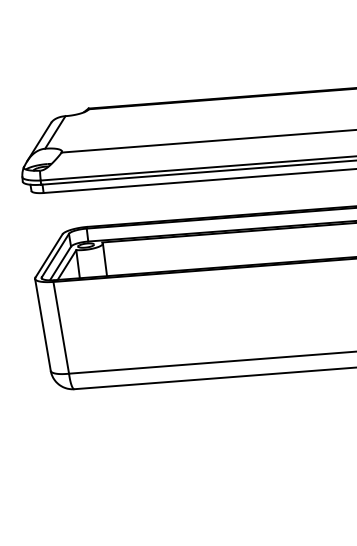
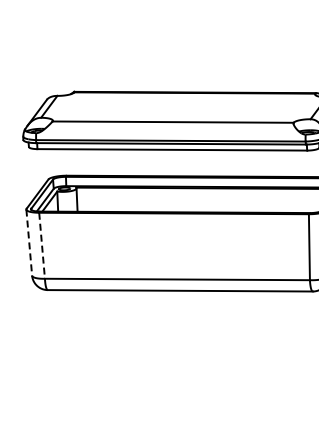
line: (43, 326) -> (29, 243), solid -> dashed
line: (61, 328) -> (42, 246), solid -> dashed

